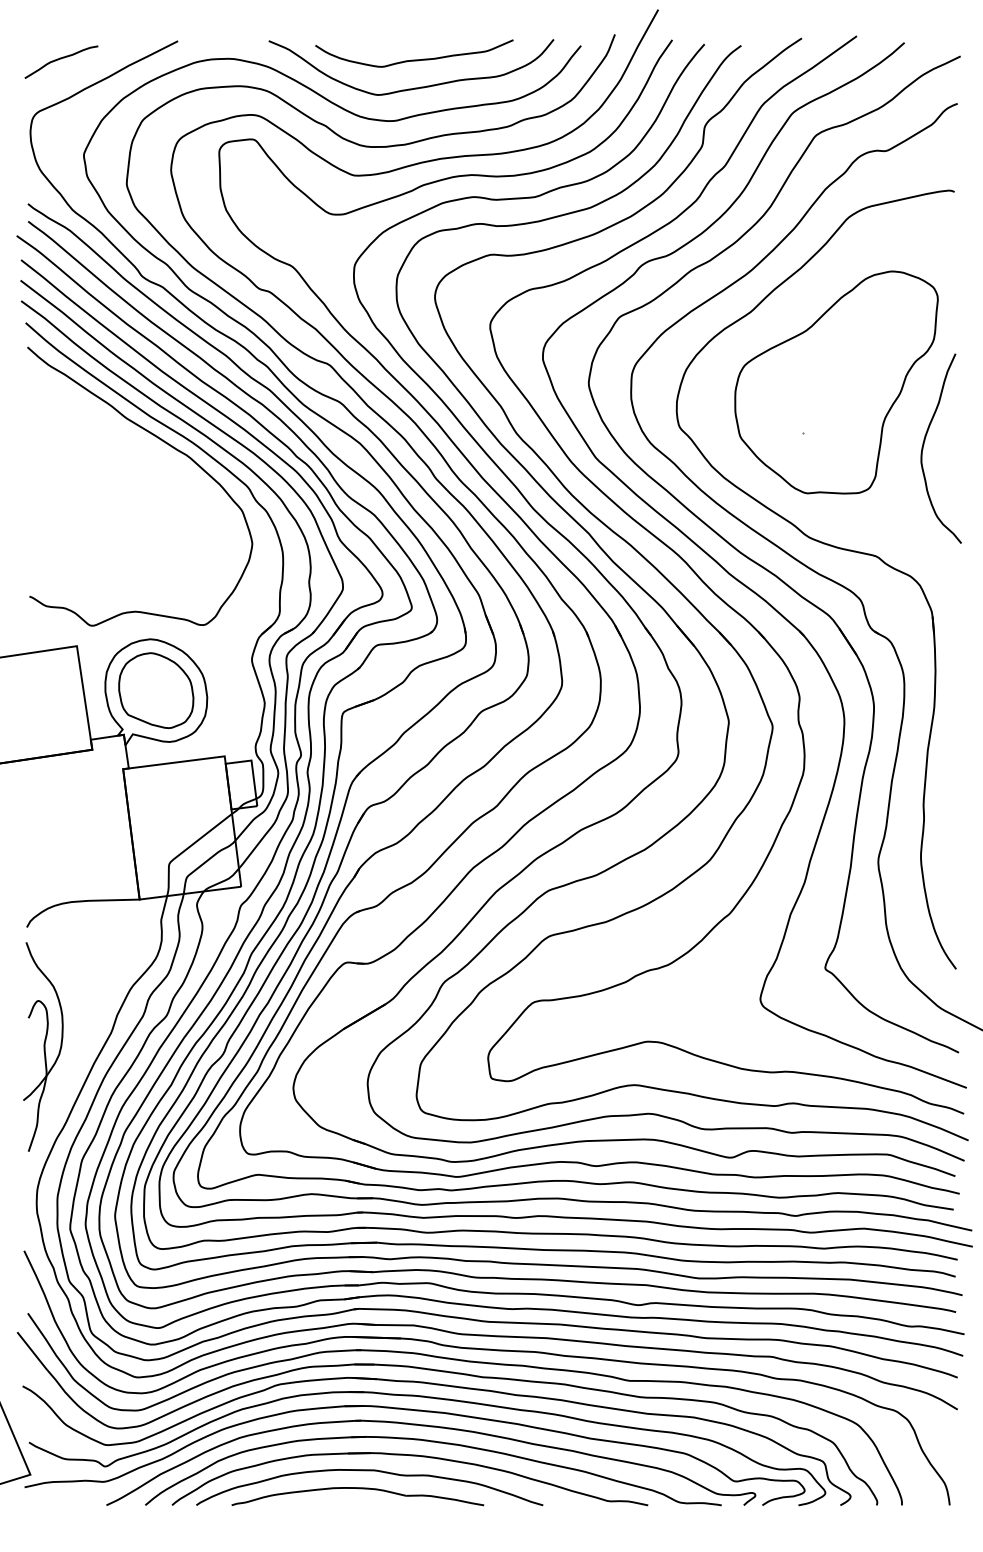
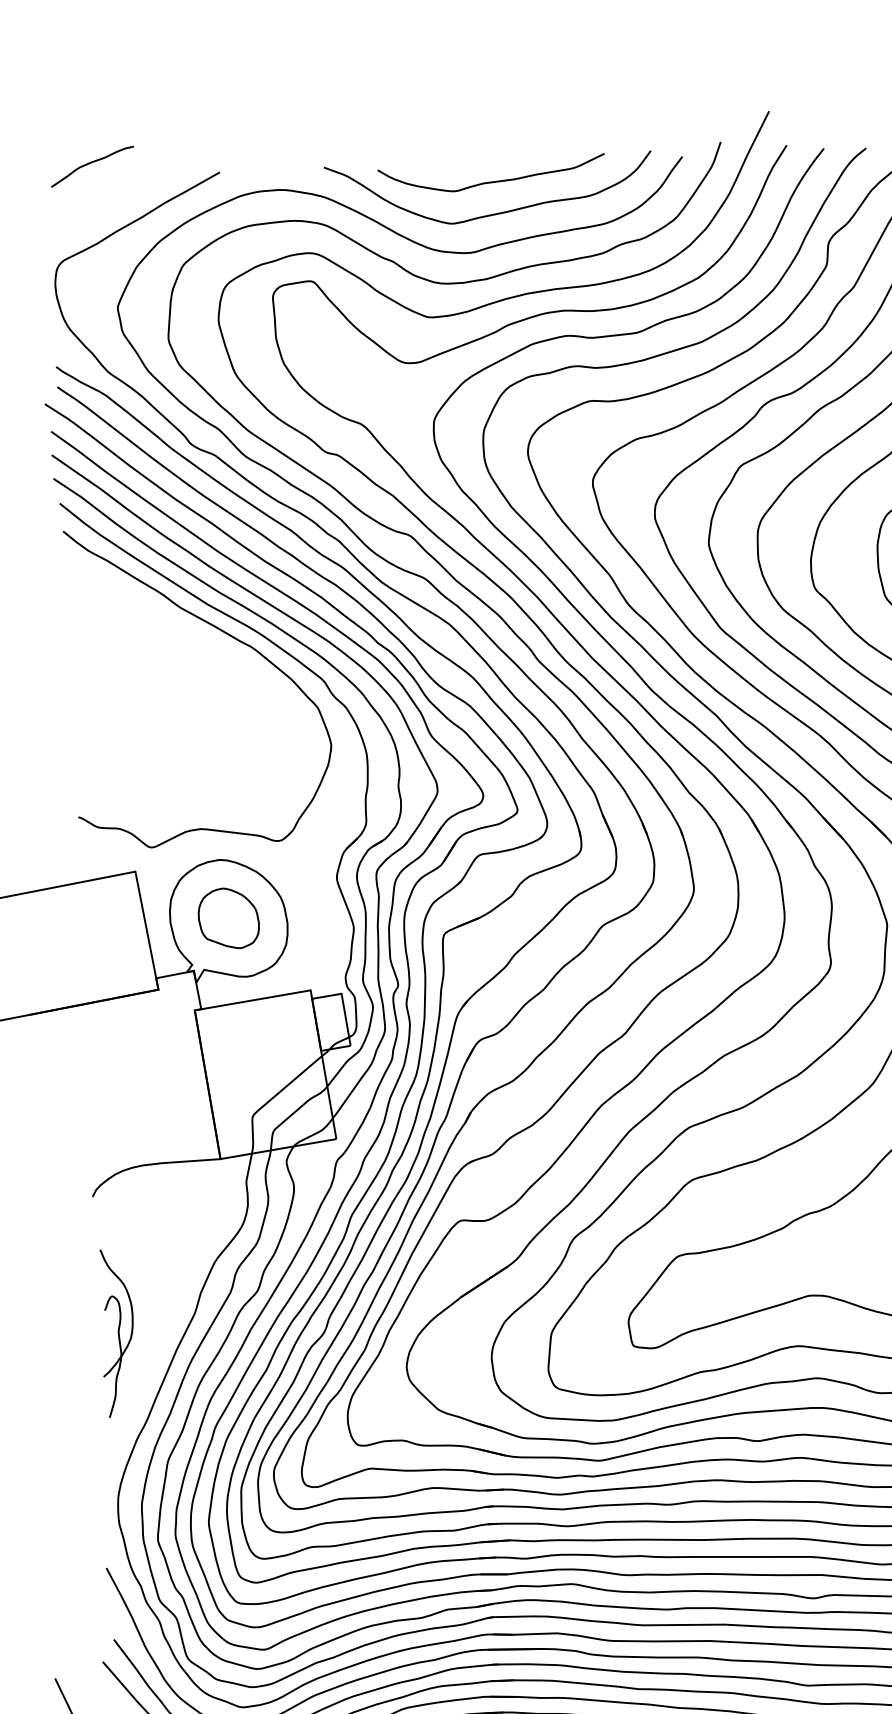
curve: (61, 59) -> (92, 163), moved
part: (156, 690) -> (228, 918), size x0.7
part: (43, 1046) -> (117, 1332), size x0.7

